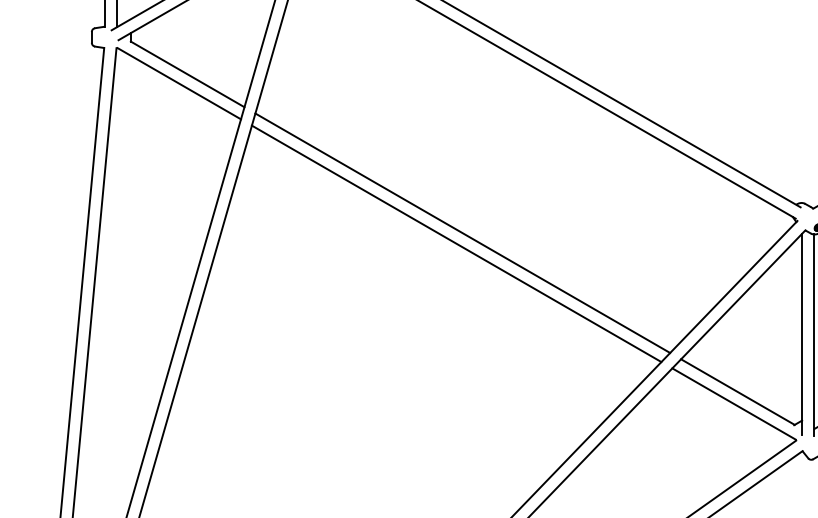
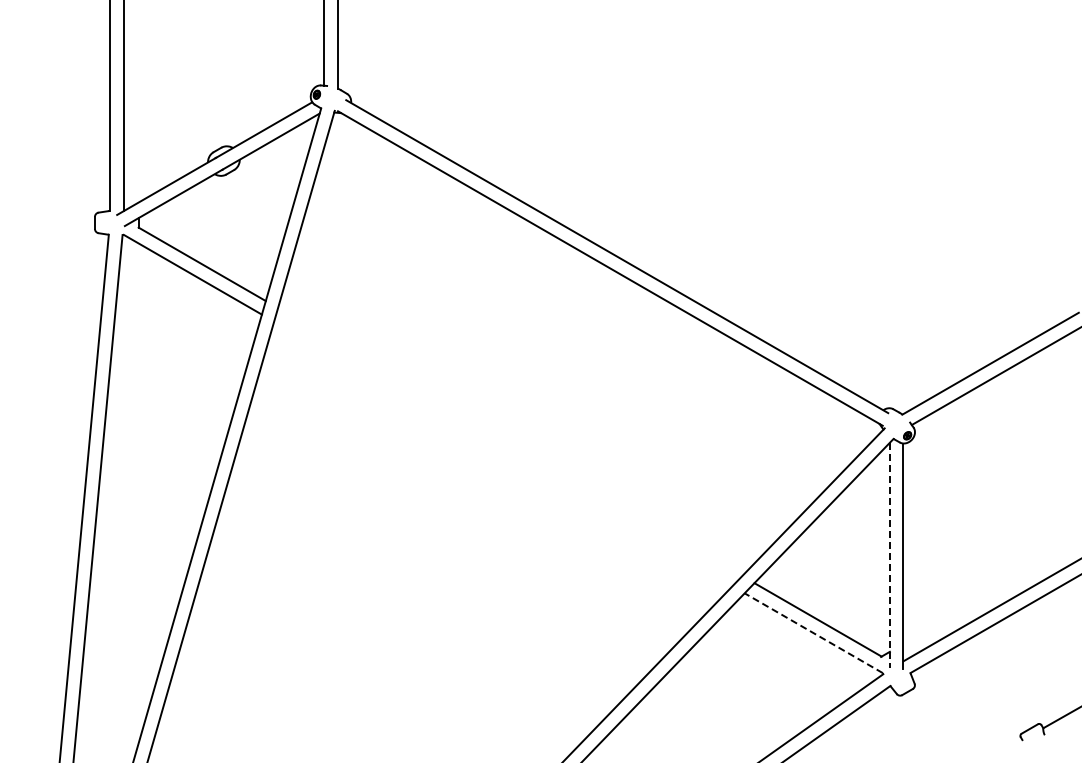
line: (463, 233) -> (510, 442), removed
line: (456, 243) -> (503, 453), removed
line: (801, 334) -> (889, 555), solid -> dashed
line: (733, 404) -> (813, 633), solid -> dashed

